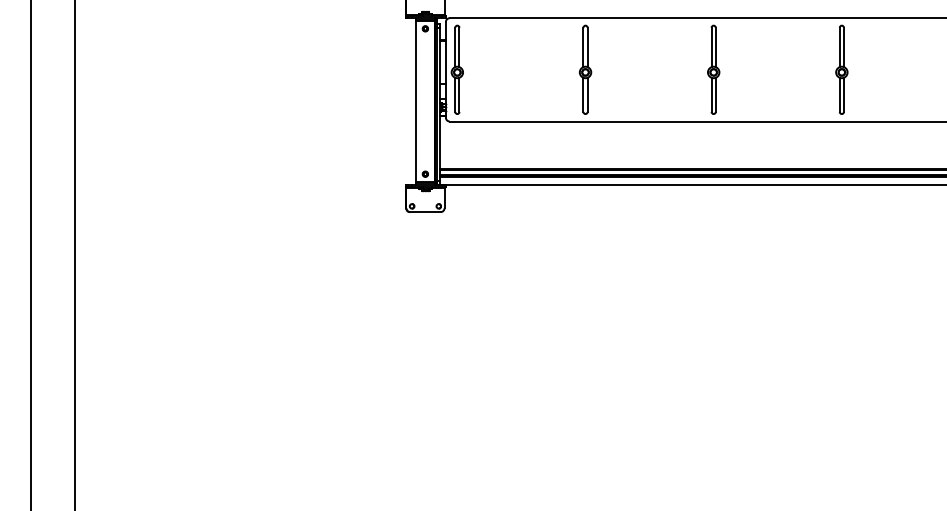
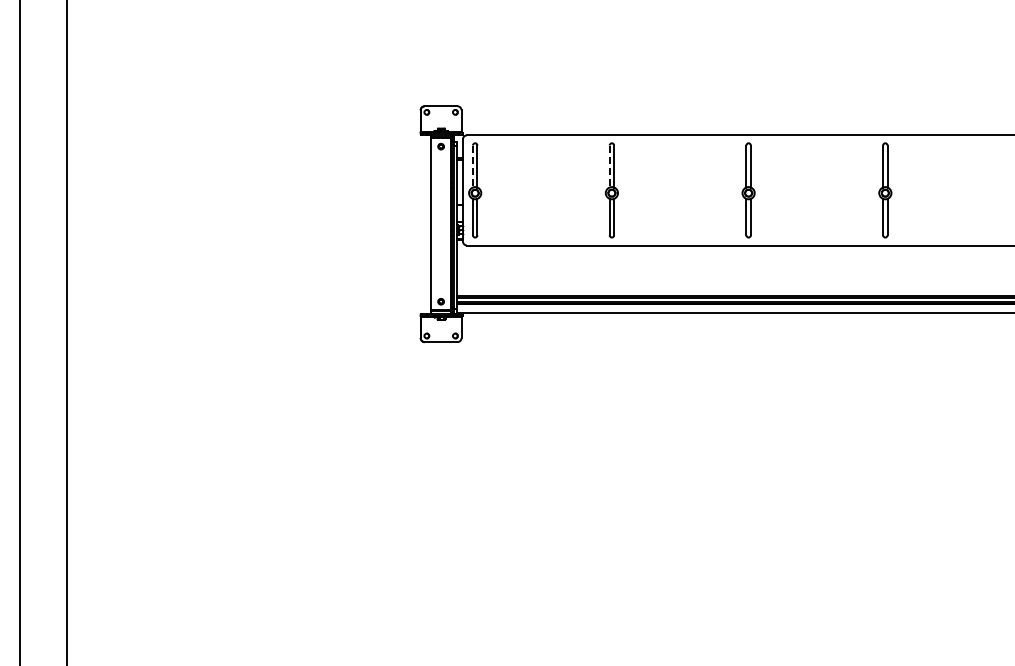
line: (454, 48) -> (472, 167), solid -> dashed
line: (583, 48) -> (609, 167), solid -> dashed

